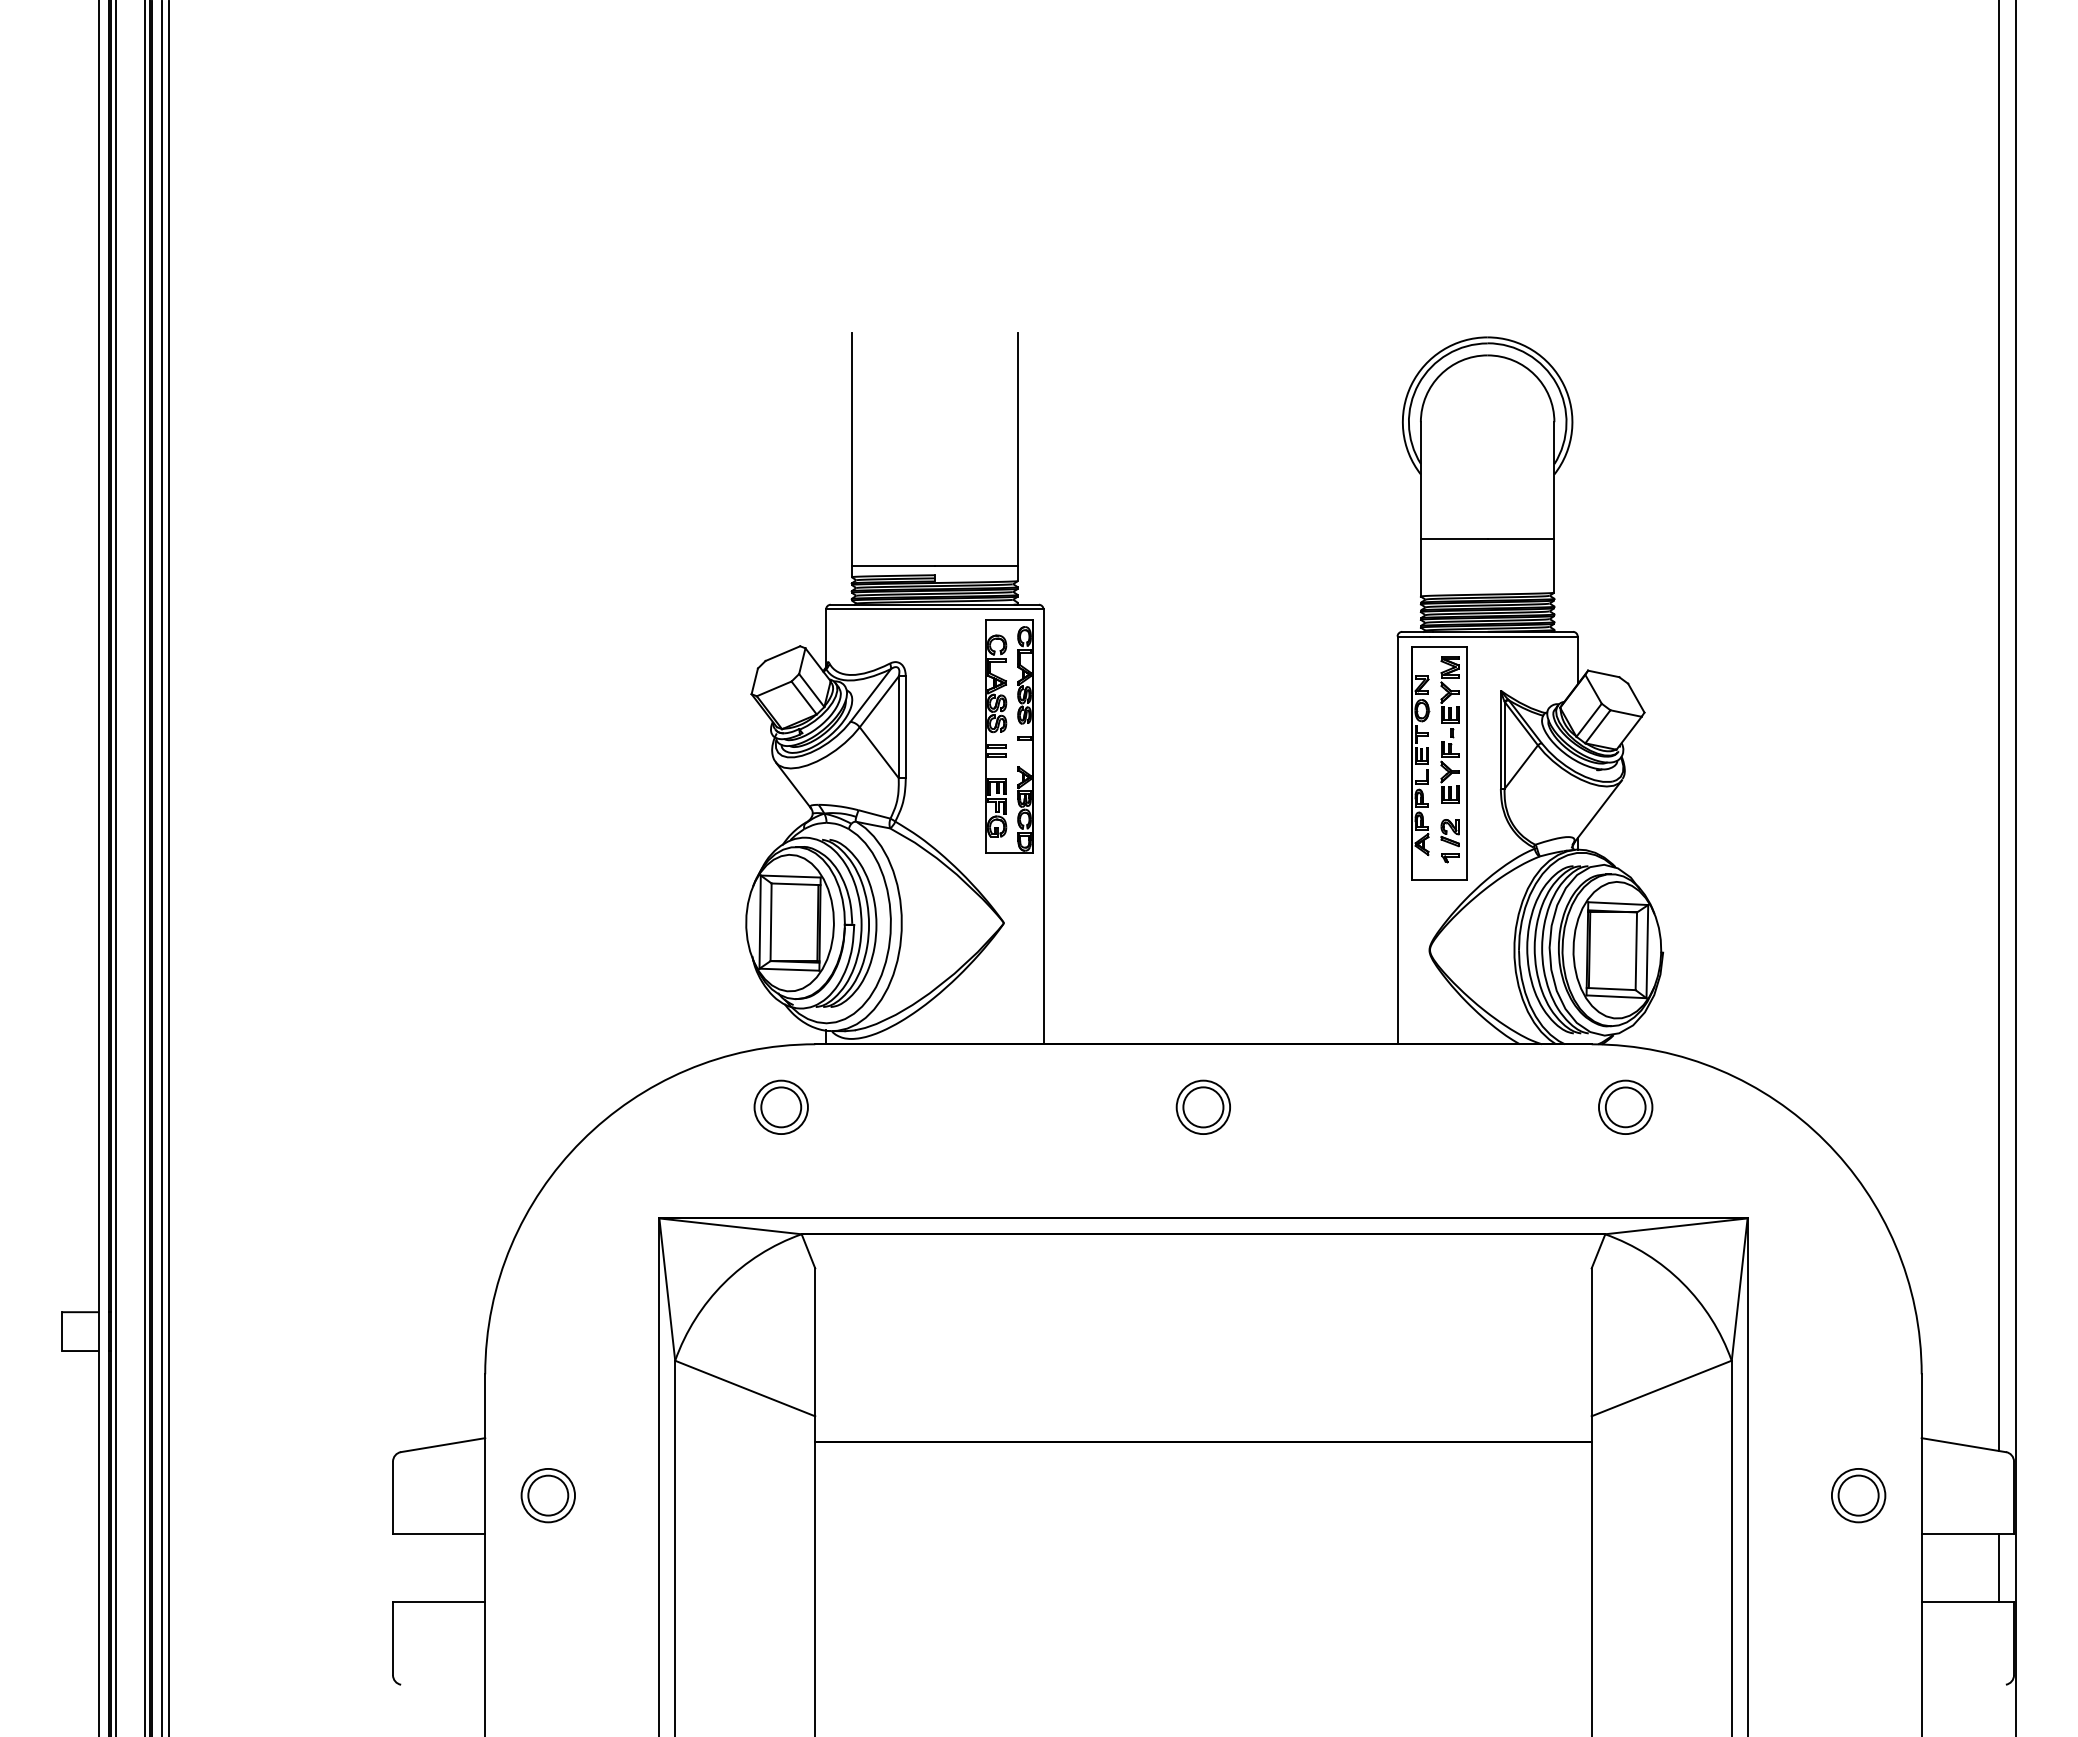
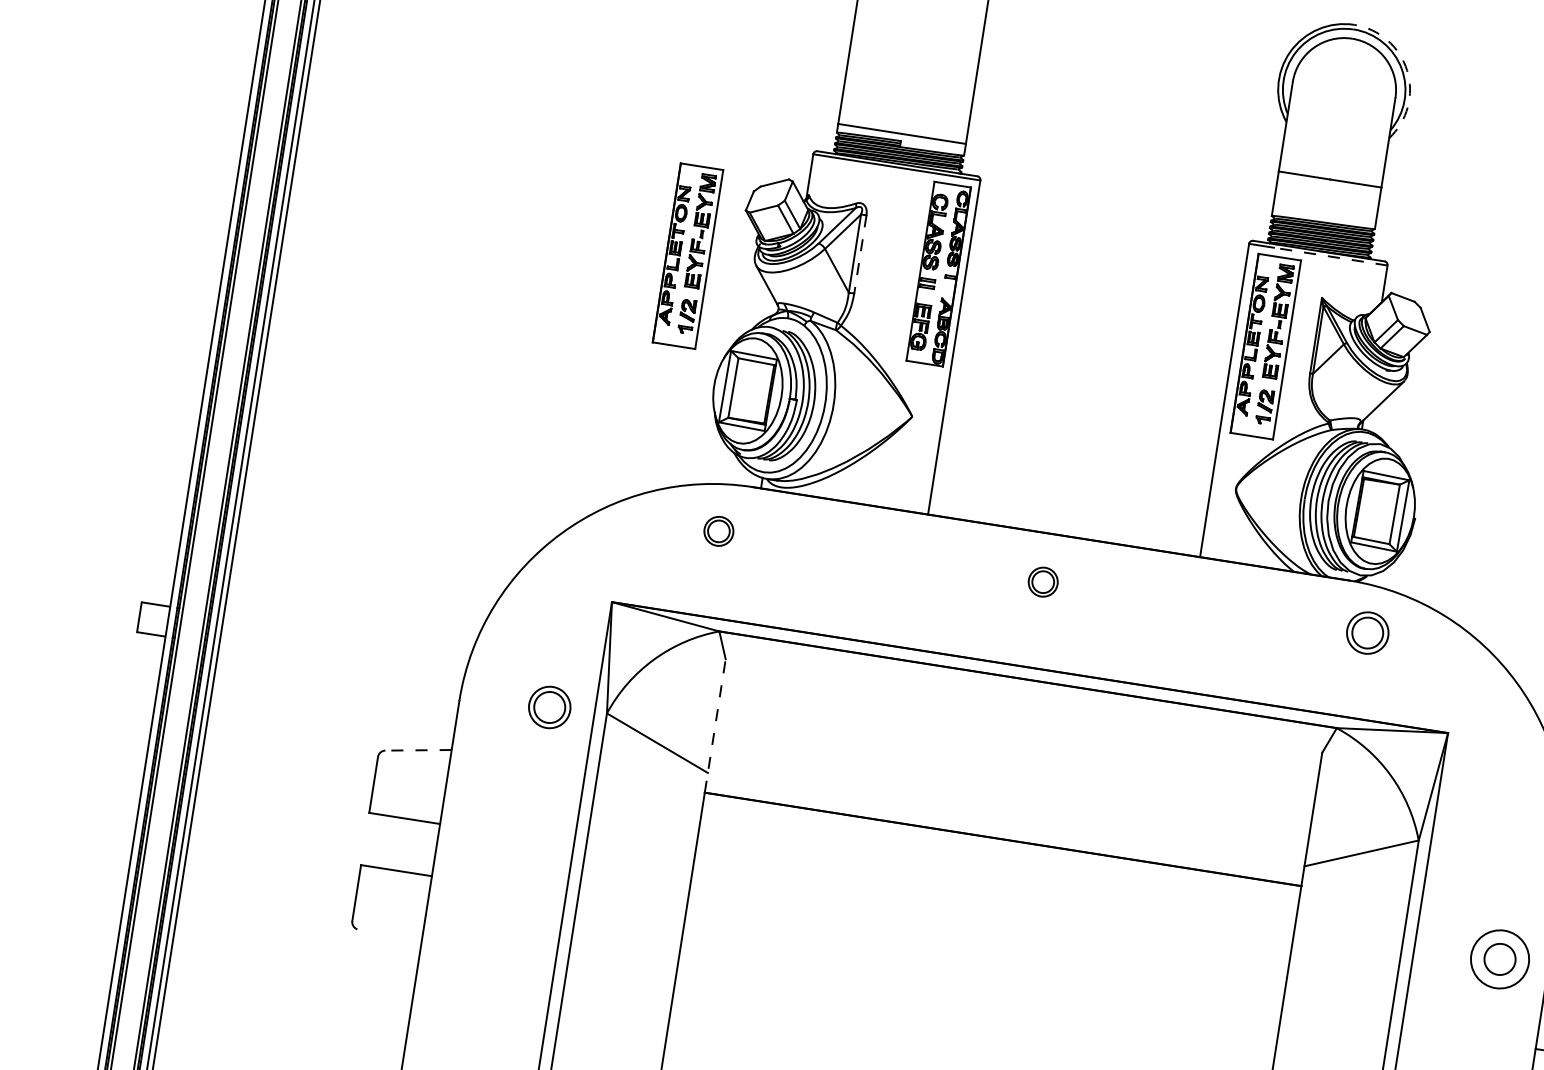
arc: (1563, 385) -> (1406, 70), solid -> dashed
line: (1503, 636) -> (1330, 256), solid -> dashed
line: (905, 727) -> (860, 254), solid -> dashed
part: (687, 763) -> (688, 255), added
part: (780, 1106) -> (718, 530), size x0.7
part: (1202, 1106) -> (1042, 581), size x0.7
line: (815, 1355) -> (715, 726), solid -> dashed
line: (443, 1445) -> (418, 750), solid -> dashed
part: (547, 1495) -> (549, 707), moved
circle: (1858, 1495) -> (1499, 959), size x1.4

